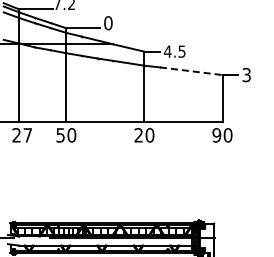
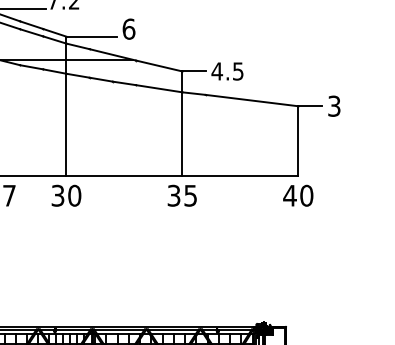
text: (108, 22) -> (129, 28), 0 -> 6
line: (191, 71) -> (252, 100), dashed -> solid
text: (60, 134) -> (57, 194), 50 -> 30
text: (144, 135) -> (182, 195), 20 -> 35
text: (216, 135) -> (289, 195), 90 -> 40

